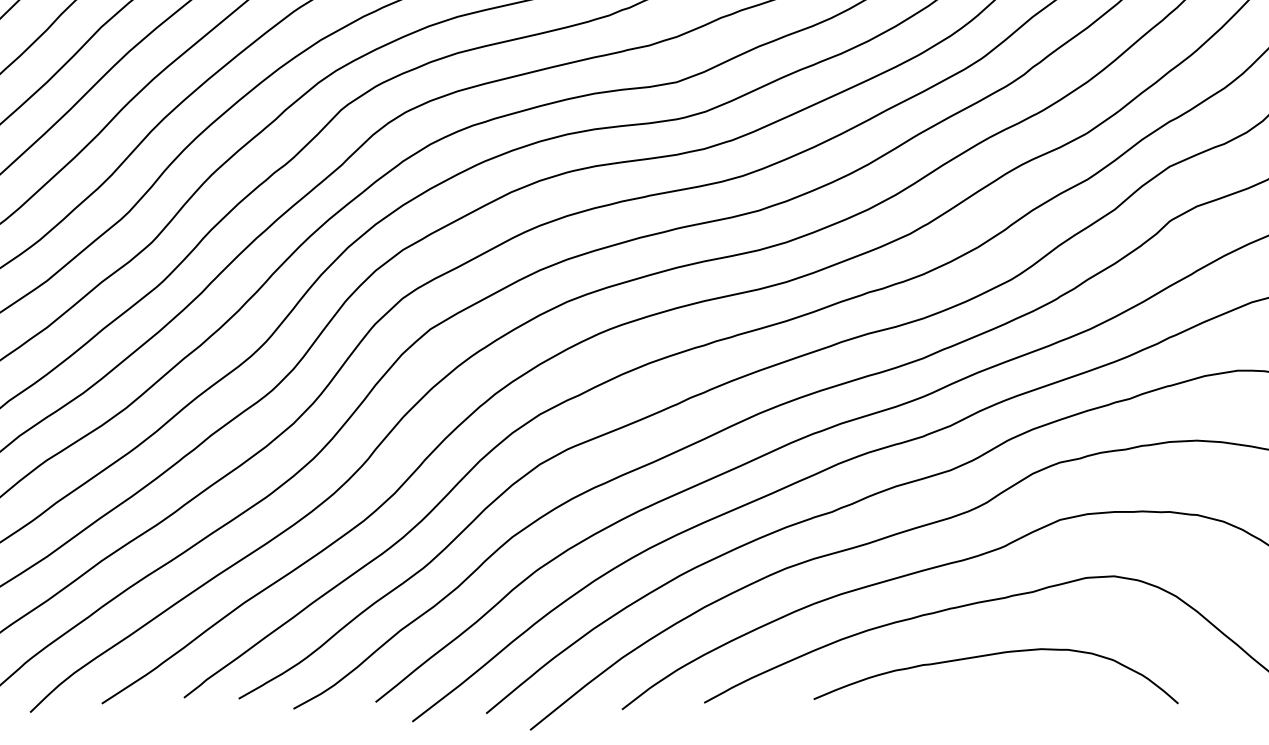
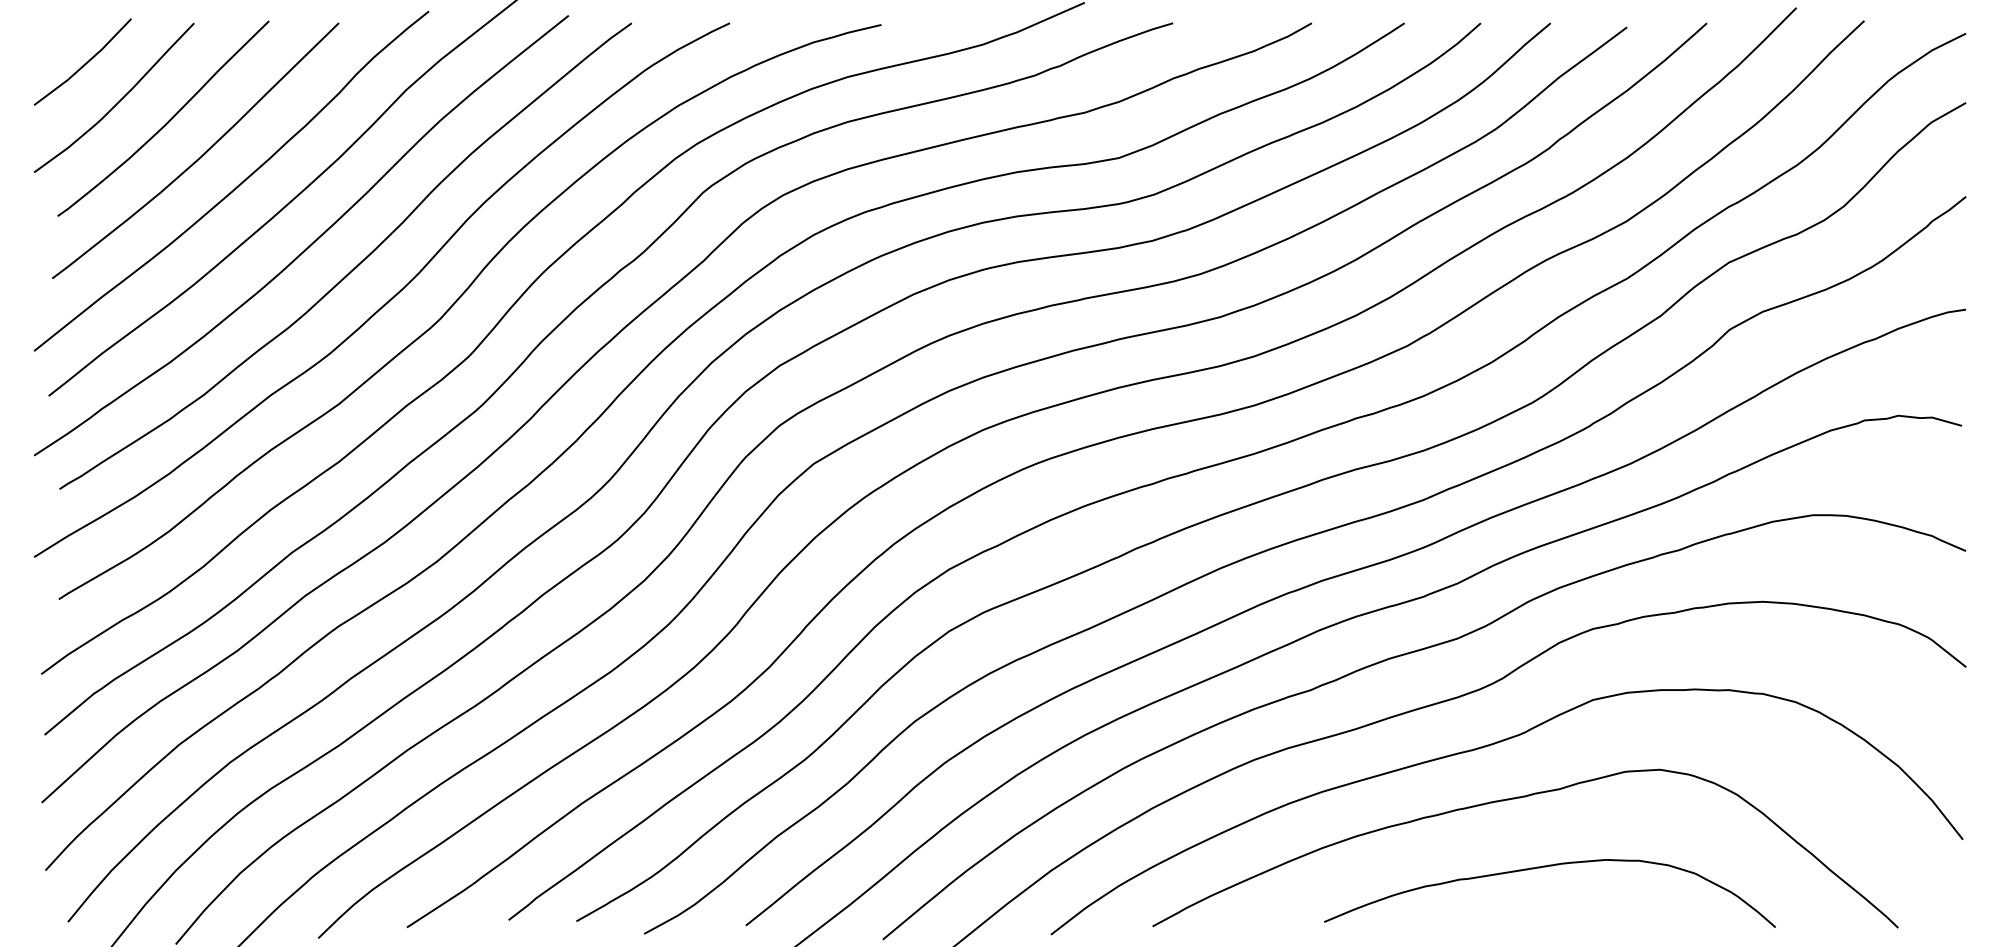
curve: (993, 655) -> (1546, 867), moved

